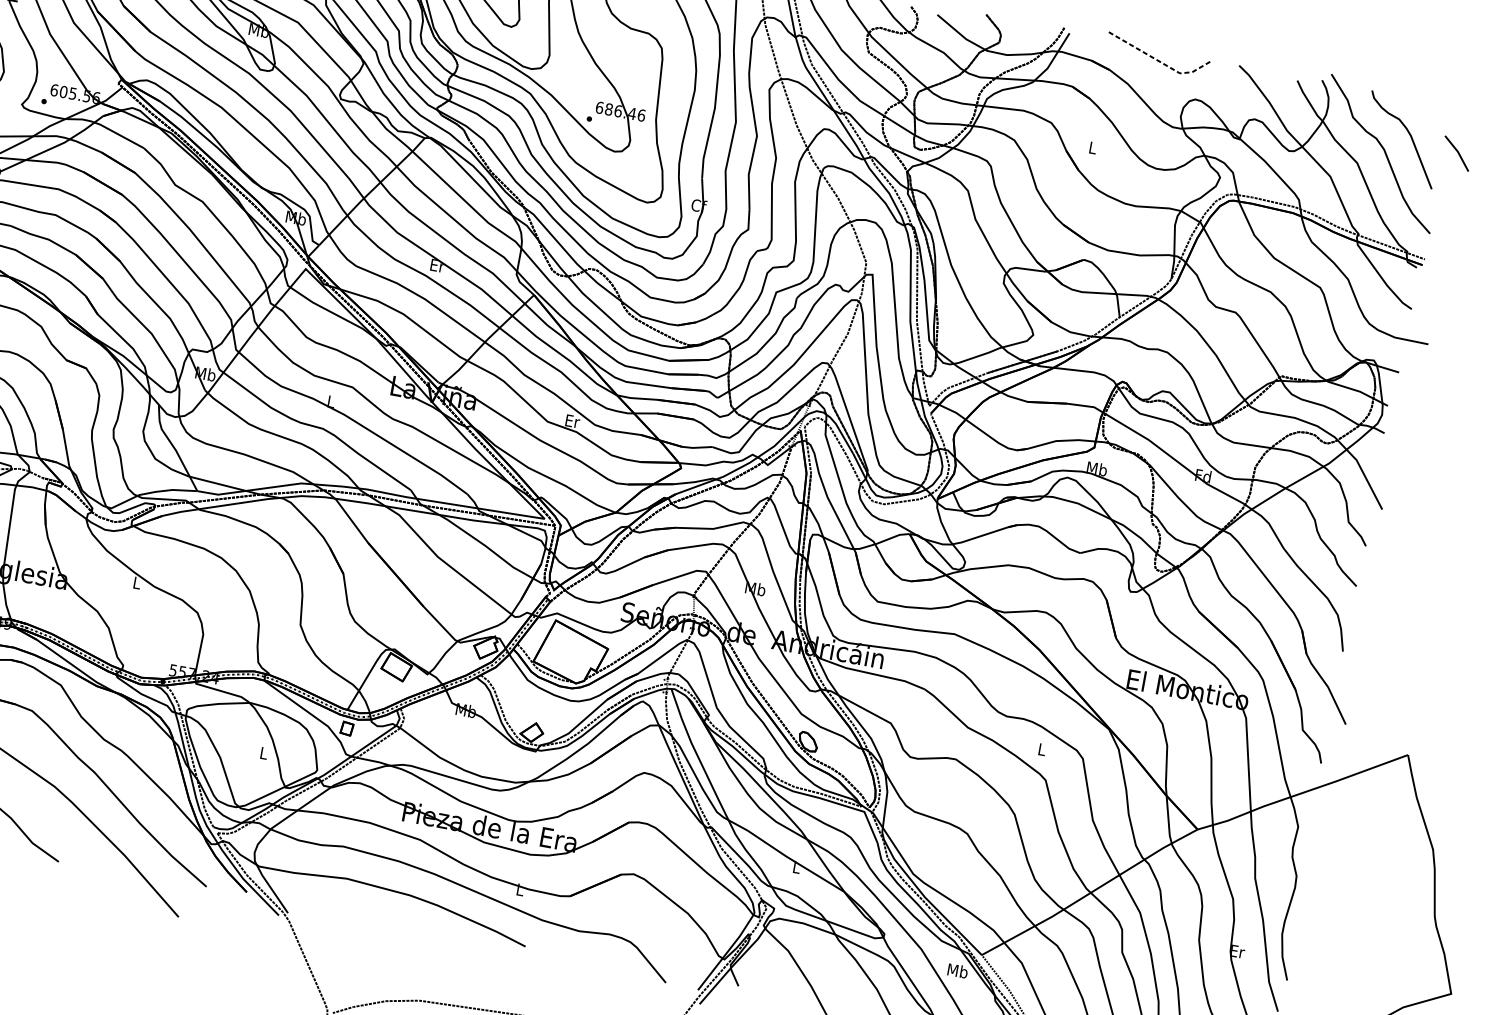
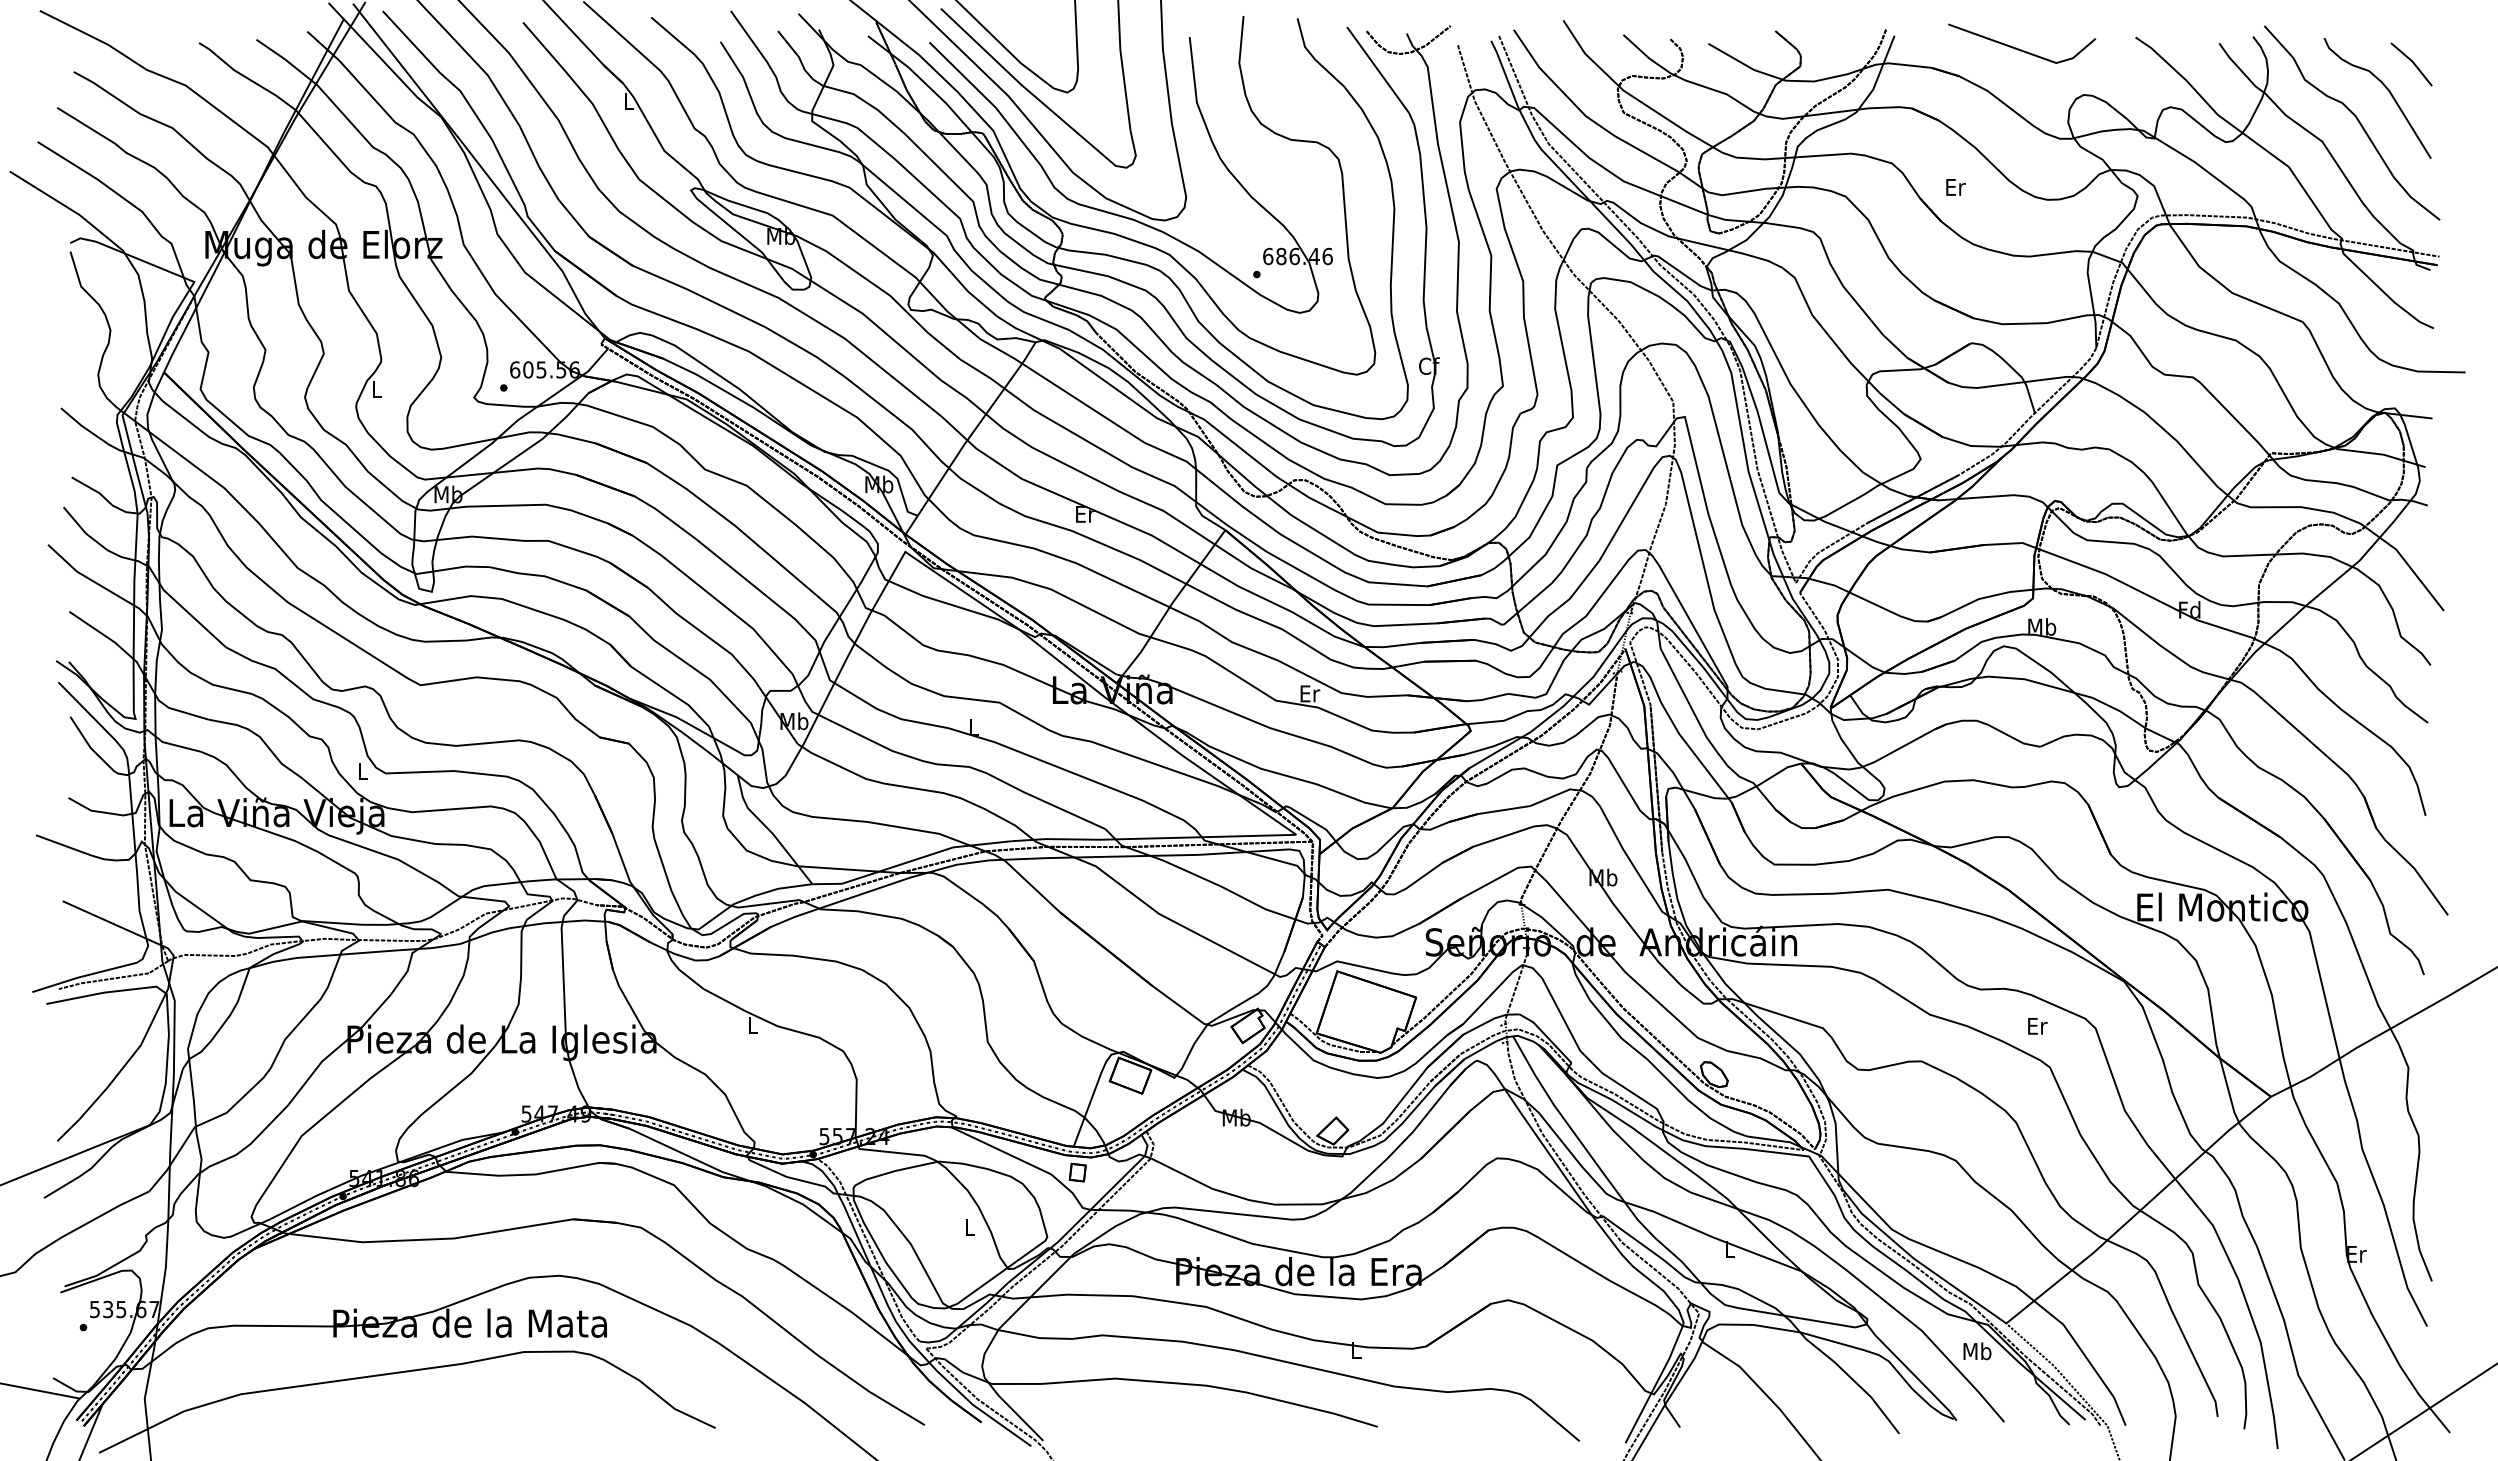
line: (1160, 62) -> (2026, 52), dashed -> solid
text: (1092, 148) -> (1955, 187), L -> Er
line: (1457, 153) -> (2412, 63), moved
text: (1042, 749) -> (2037, 1026), L -> Er

